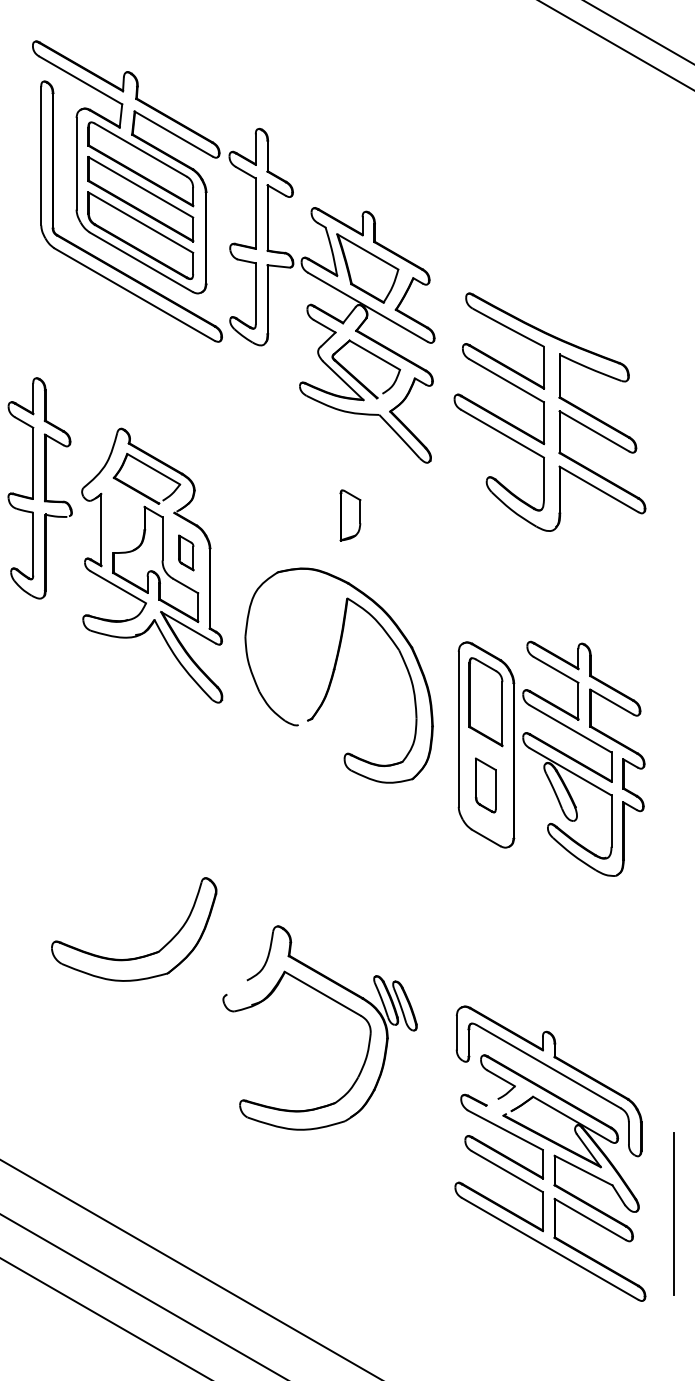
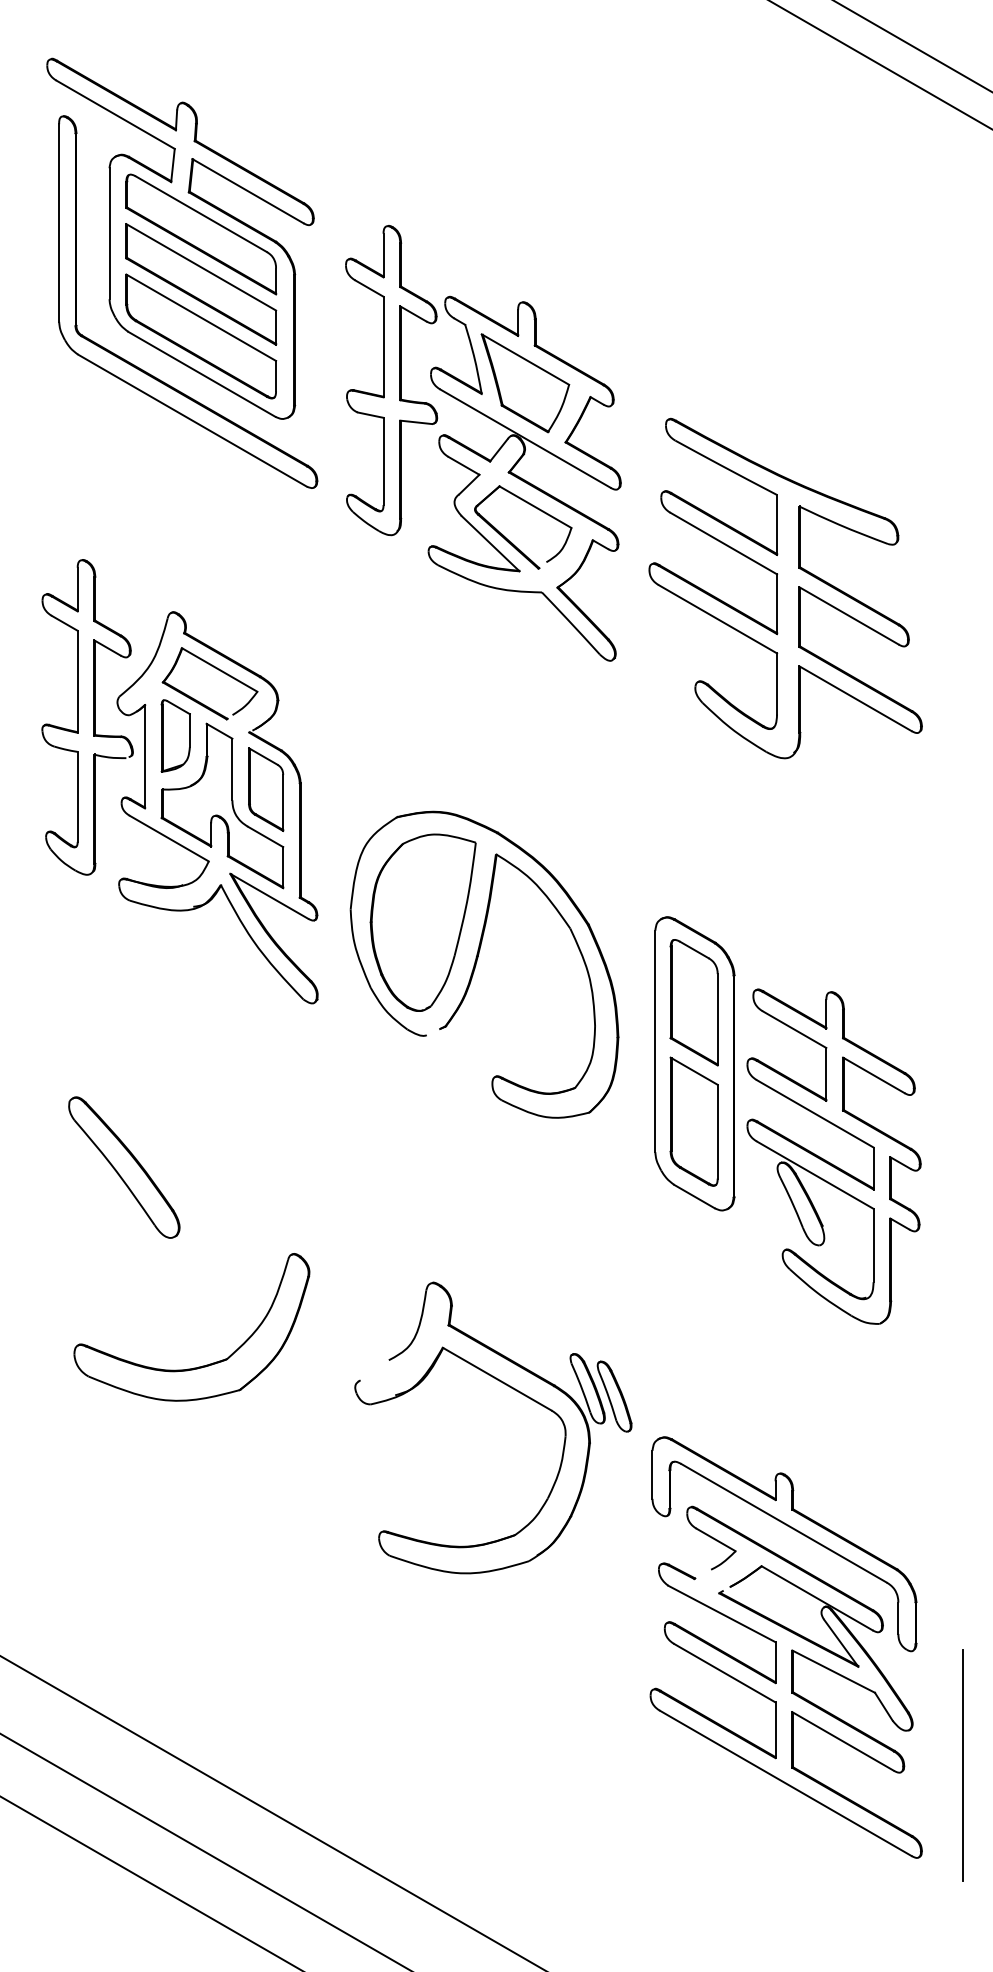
part: (261, 237) -> (391, 380), moved
part: (40, 488) -> (87, 717), moved
part: (350, 515) -> (175, 735), moved
part: (186, 552) -> (266, 789), size x1.67
part: (295, 646) -> (422, 922), added
part: (581, 762) -> (830, 1162), moved
part: (485, 785) -> (693, 1121), size x1.67
part: (87, 817) -> (124, 1167), added
part: (333, 1001) -> (512, 1389), moved
line: (673, 1213) -> (962, 1765), moved

